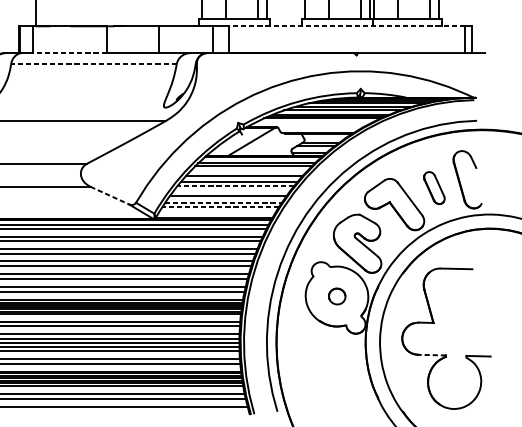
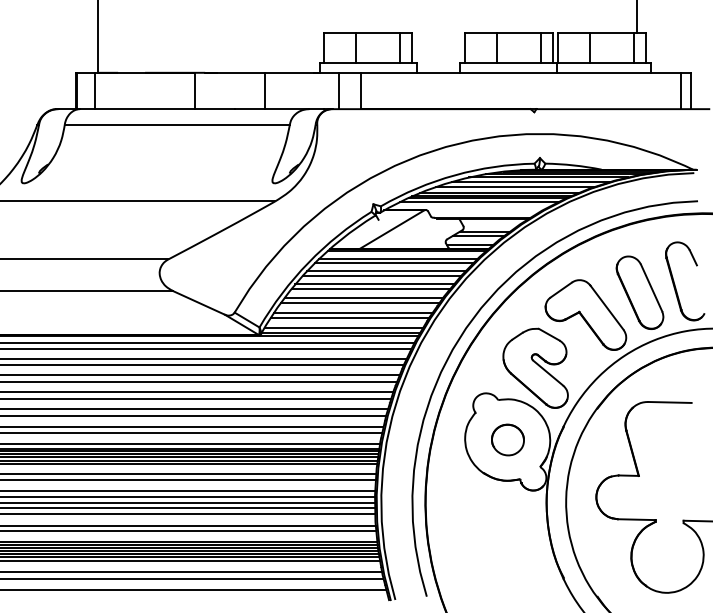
line: (346, 26) -> (520, 72), dashed -> solid
line: (69, 53) -> (144, 109), dashed -> solid
line: (94, 64) -> (177, 124), dashed -> solid
line: (316, 121) -> (479, 201), added
line: (247, 172) -> (386, 271), added
line: (236, 185) -> (370, 289), dashed -> solid
part: (434, 187) -> (639, 292), size x1.67
line: (230, 192) -> (363, 298), added
line: (109, 195) -> (198, 302), dashed -> solid
line: (223, 202) -> (353, 312), dashed -> solid
line: (220, 207) -> (349, 318), dashed -> solid
line: (216, 213) -> (343, 327), added
part: (336, 296) -> (507, 439), size x1.43
line: (431, 355) -> (636, 519), dashed -> solid

